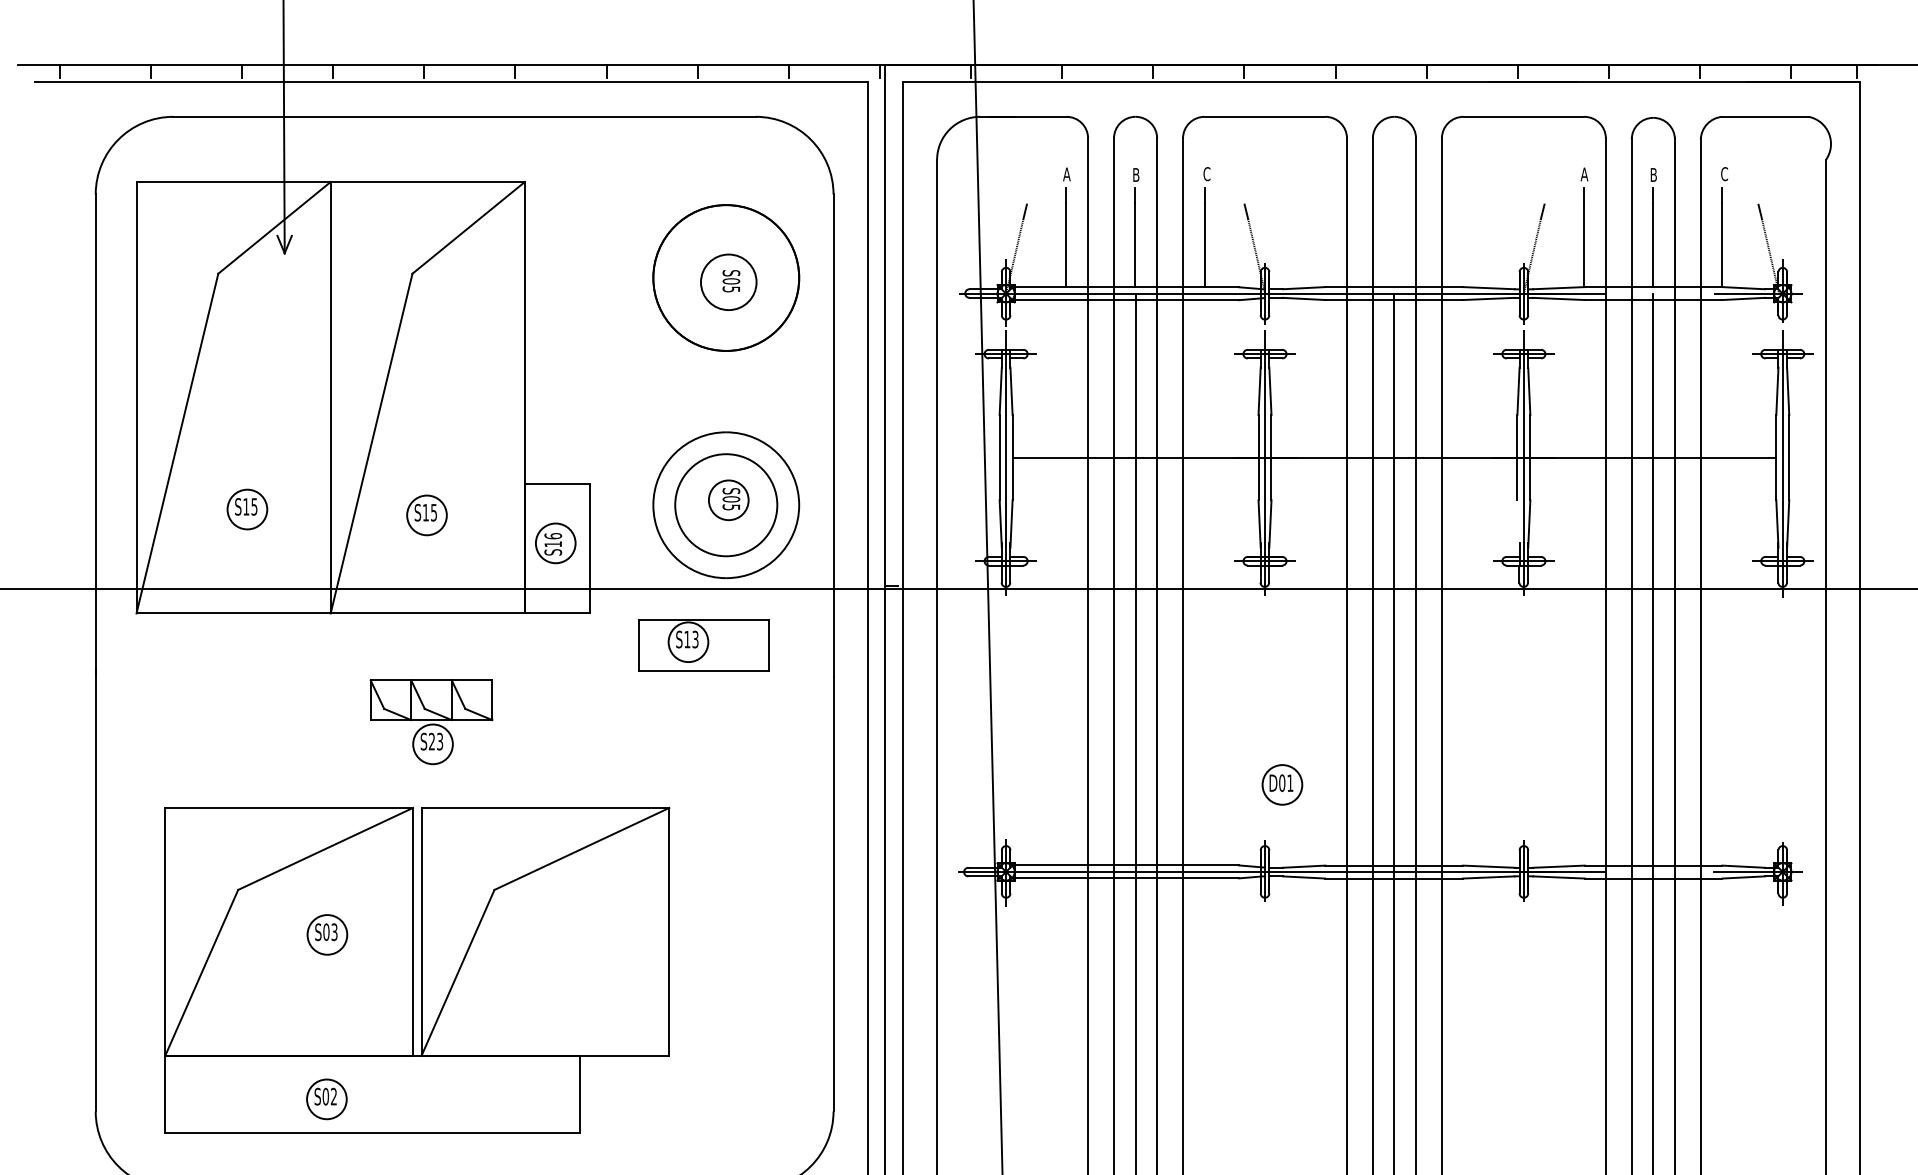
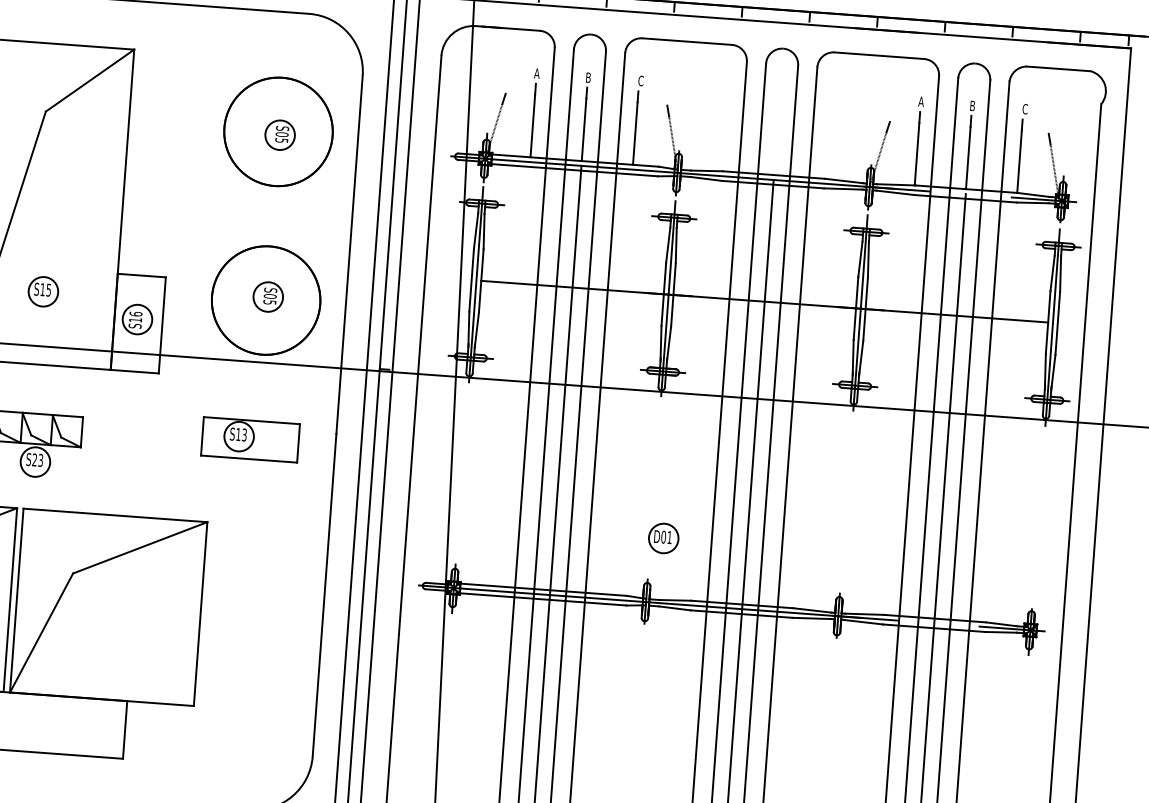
circle: (728, 282) -> (279, 135), size x0.71
circle: (726, 505) -> (266, 300), size x1.43
line: (1518, 523) -> (853, 357), added
part: (703, 645) -> (250, 439), moved

